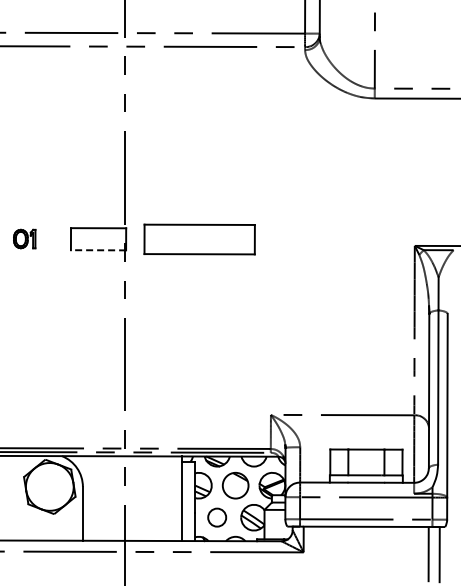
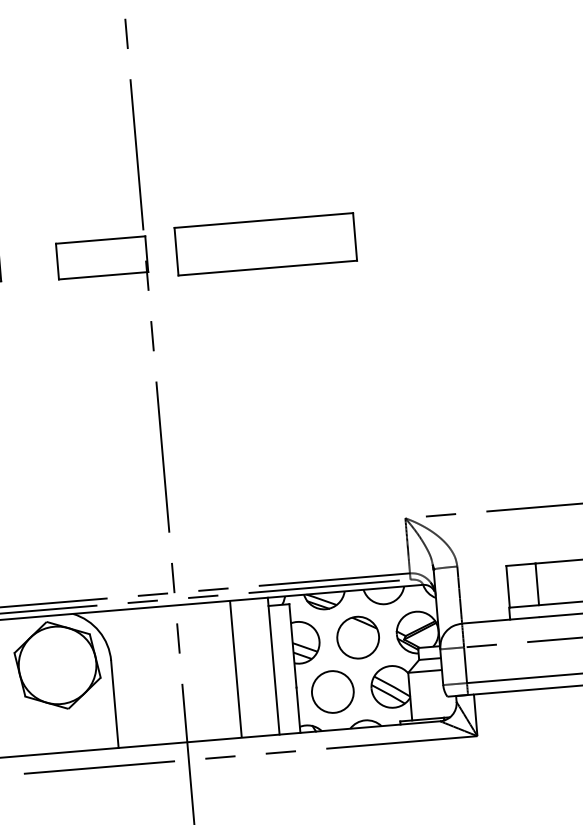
line: (98, 250) -> (103, 276), dashed -> solid
line: (159, 498) -> (236, 668), added
circle: (216, 517) -> (331, 691), size x1.43

